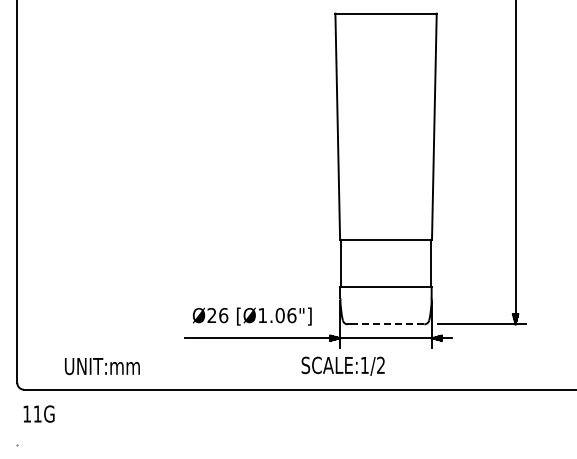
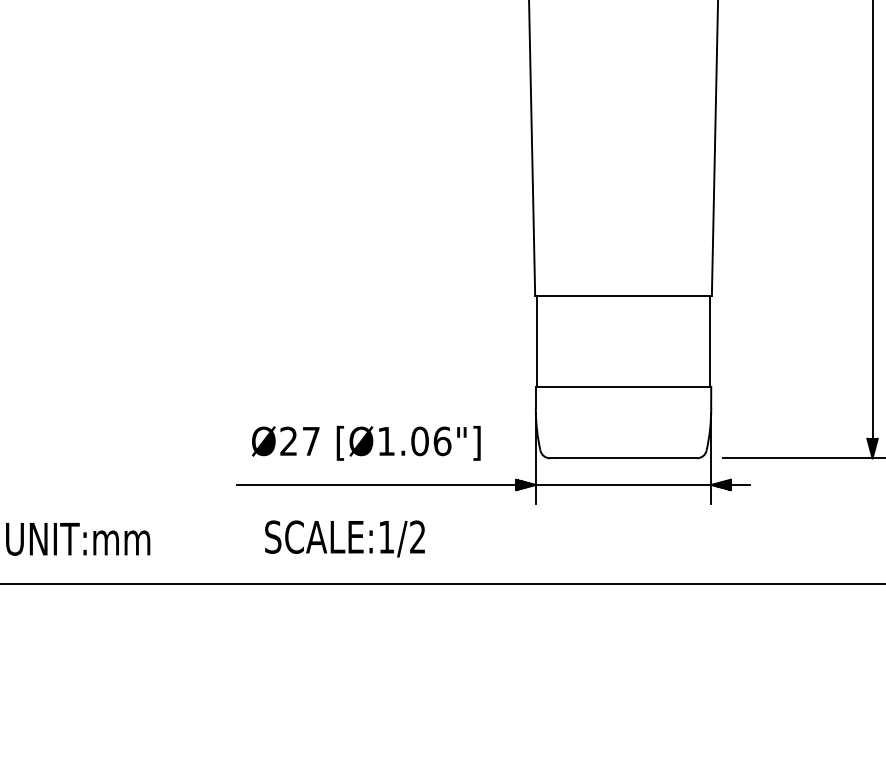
text: (223, 315) -> (310, 441), Ø26 -> Ø27
line: (387, 324) -> (626, 458), dashed -> solid
text: (342, 365) -> (343, 537), moved

